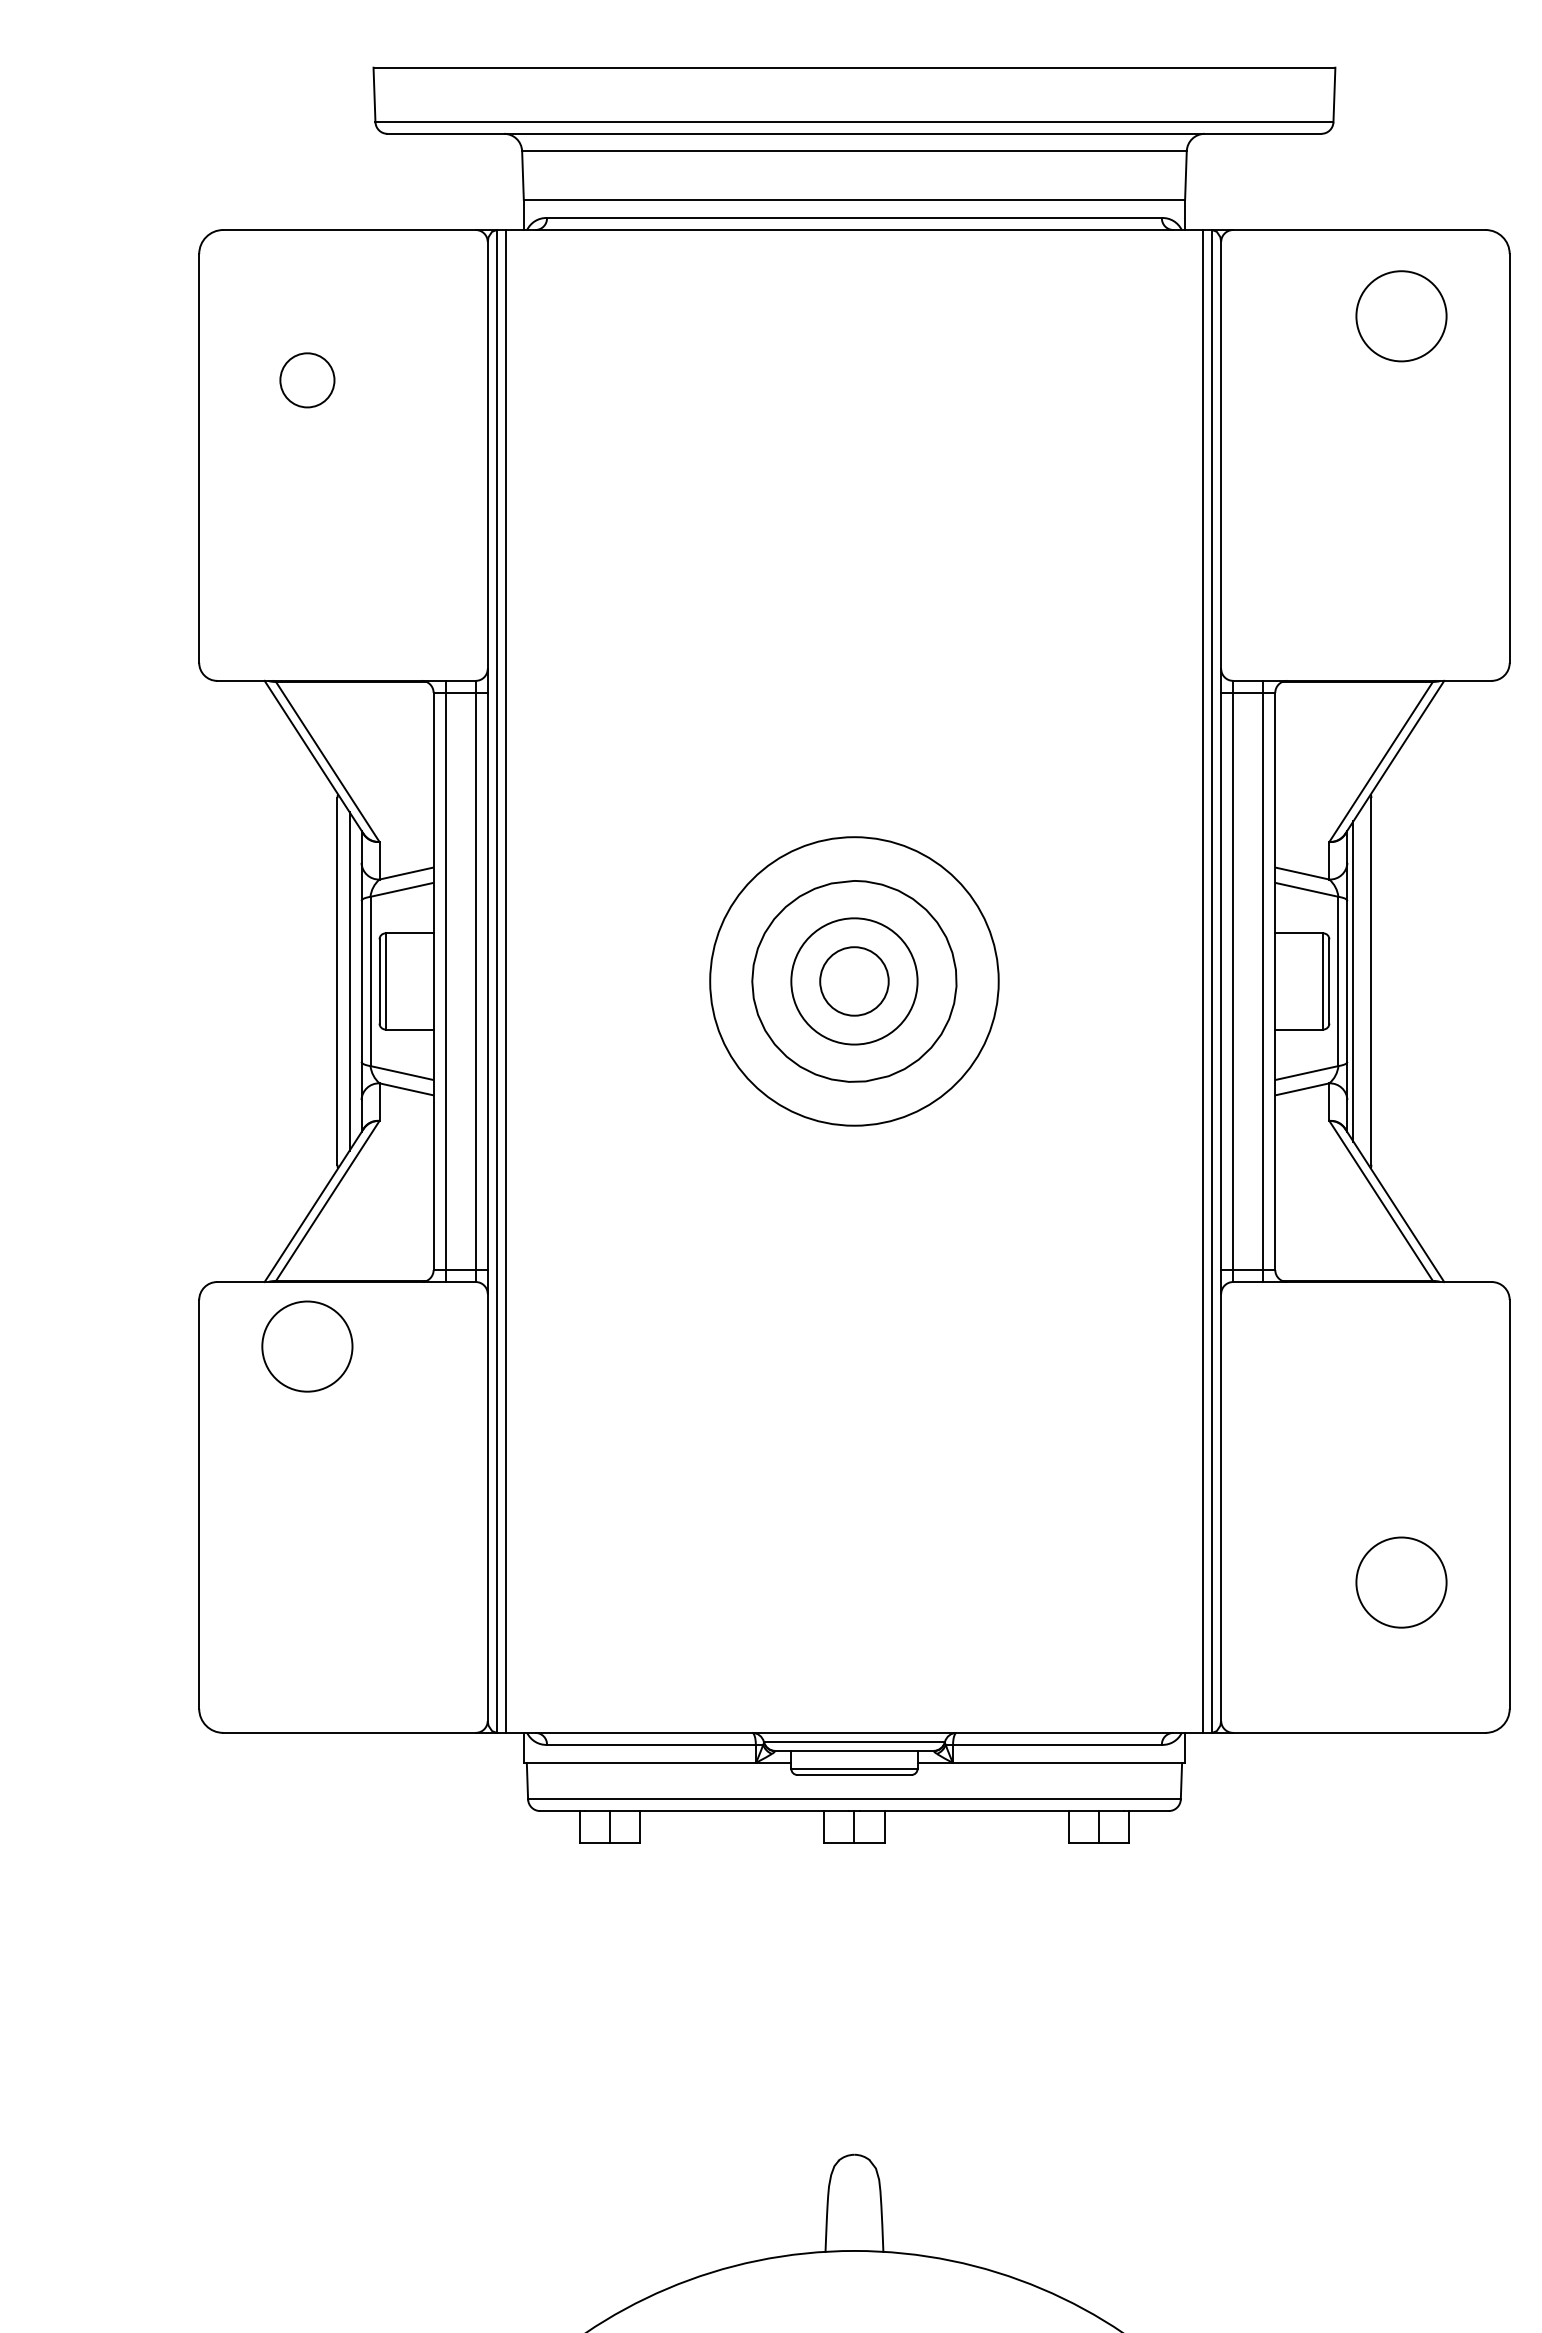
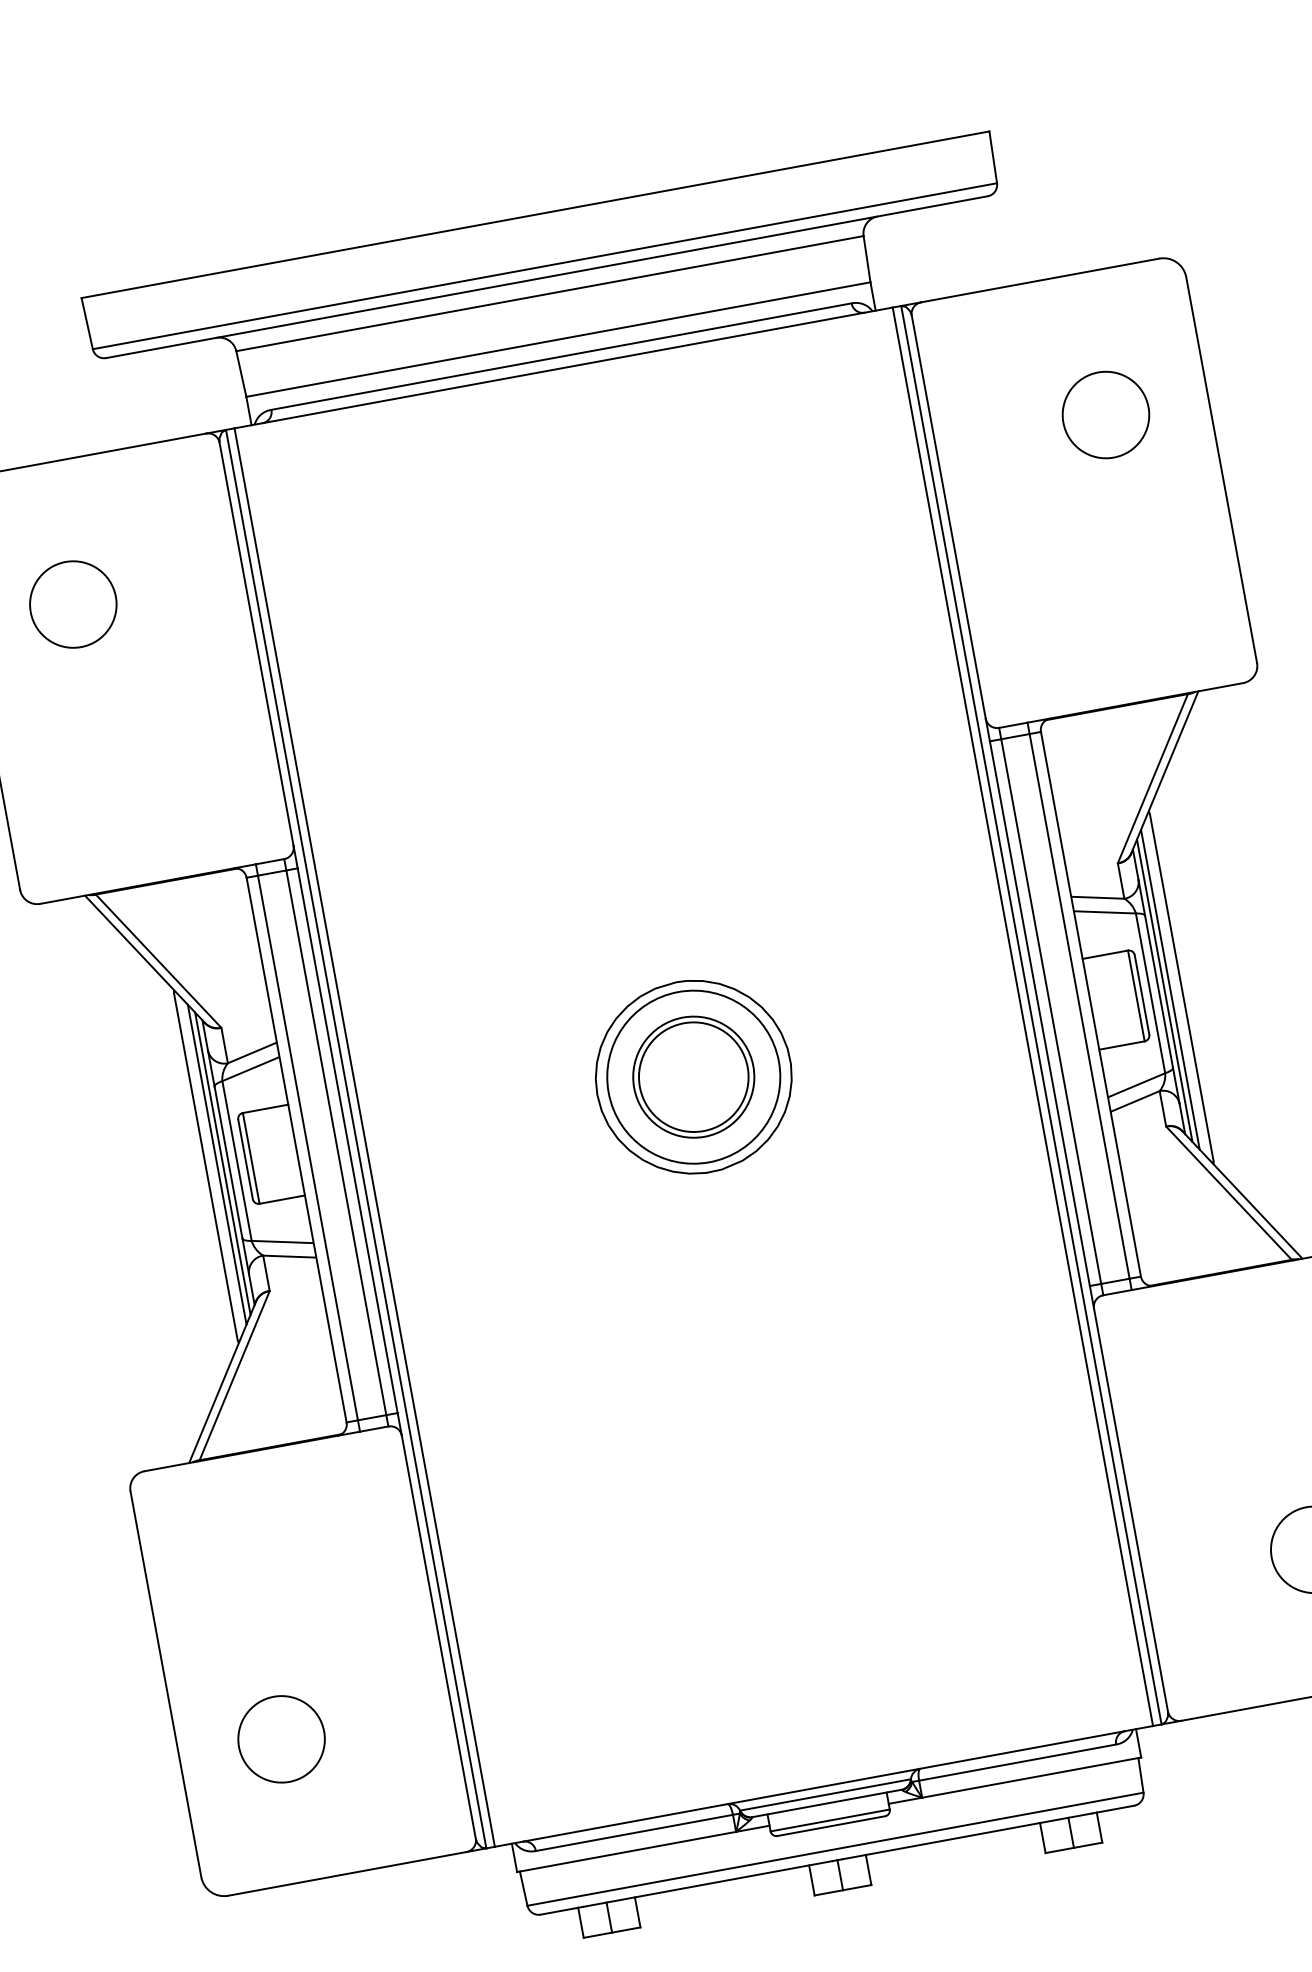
circle: (1401, 316) -> (1106, 415), moved
circle: (307, 380) -> (73, 604), size x1.67
line: (355, 981) -> (222, 1163), added
circle: (854, 981) -> (693, 1077), size x0.62
circle: (854, 981) -> (693, 1077), size x1.67
line: (1359, 981) -> (1170, 989), added
circle: (307, 1346) -> (281, 1739), moved

